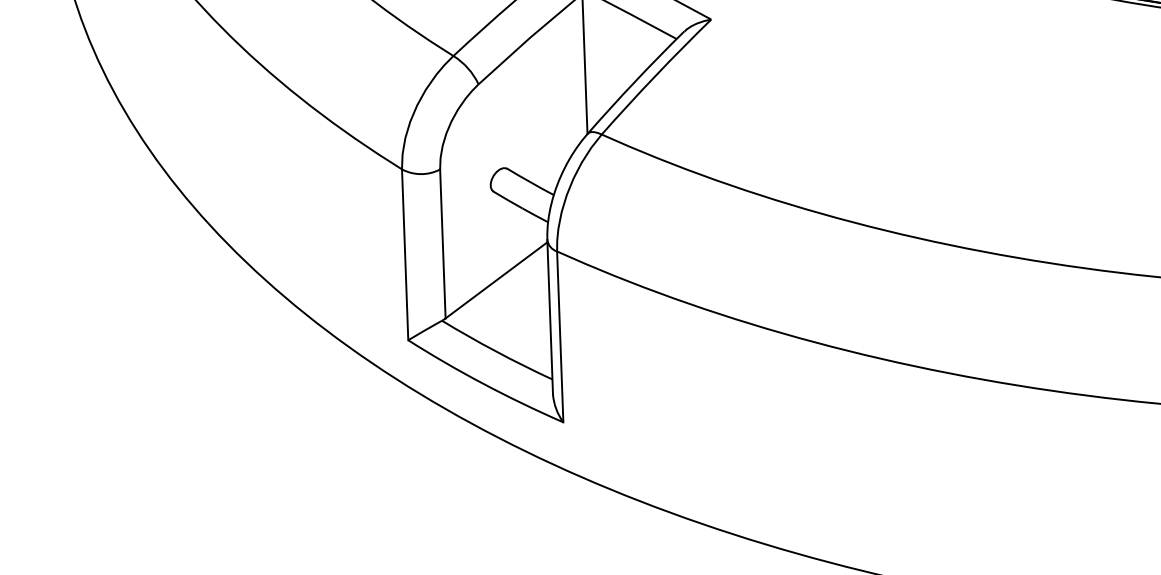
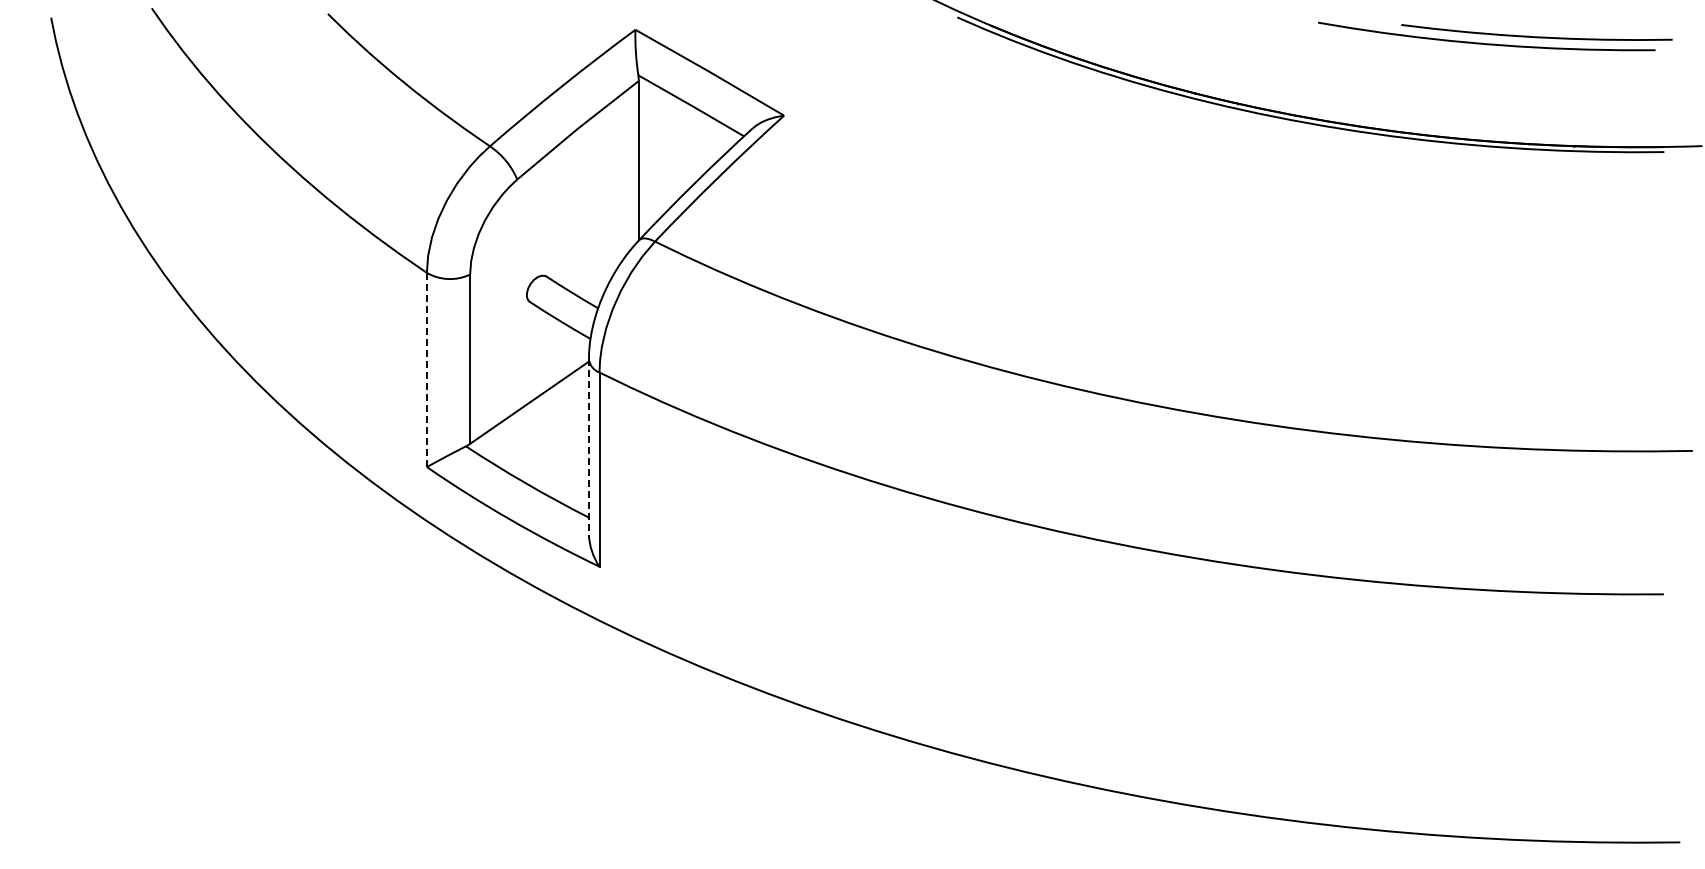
line: (404, 254) -> (426, 369), solid -> dashed
line: (549, 317) -> (588, 447), solid -> dashed

